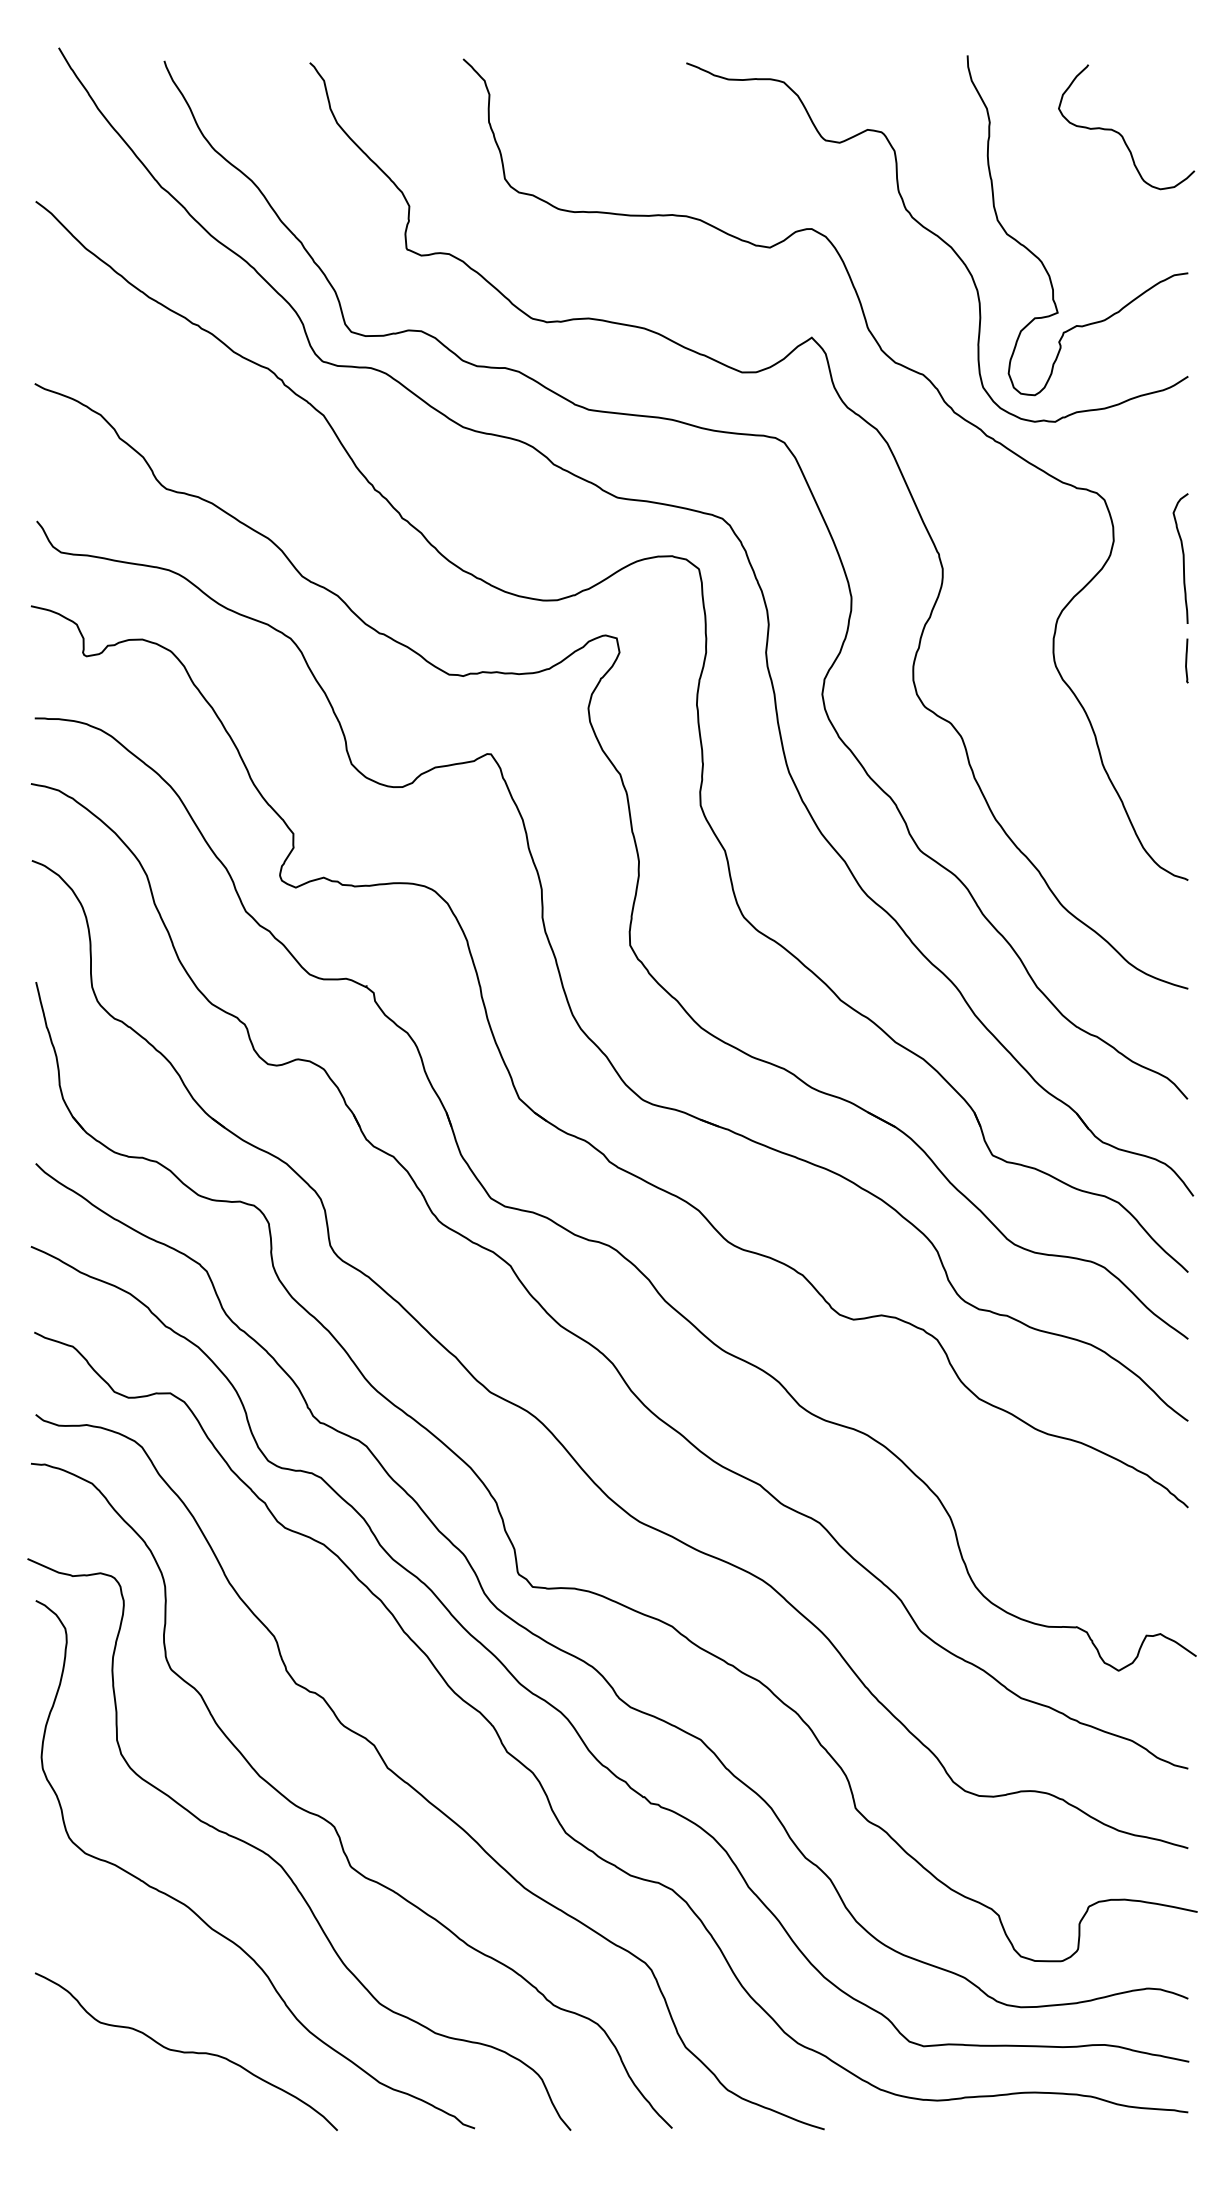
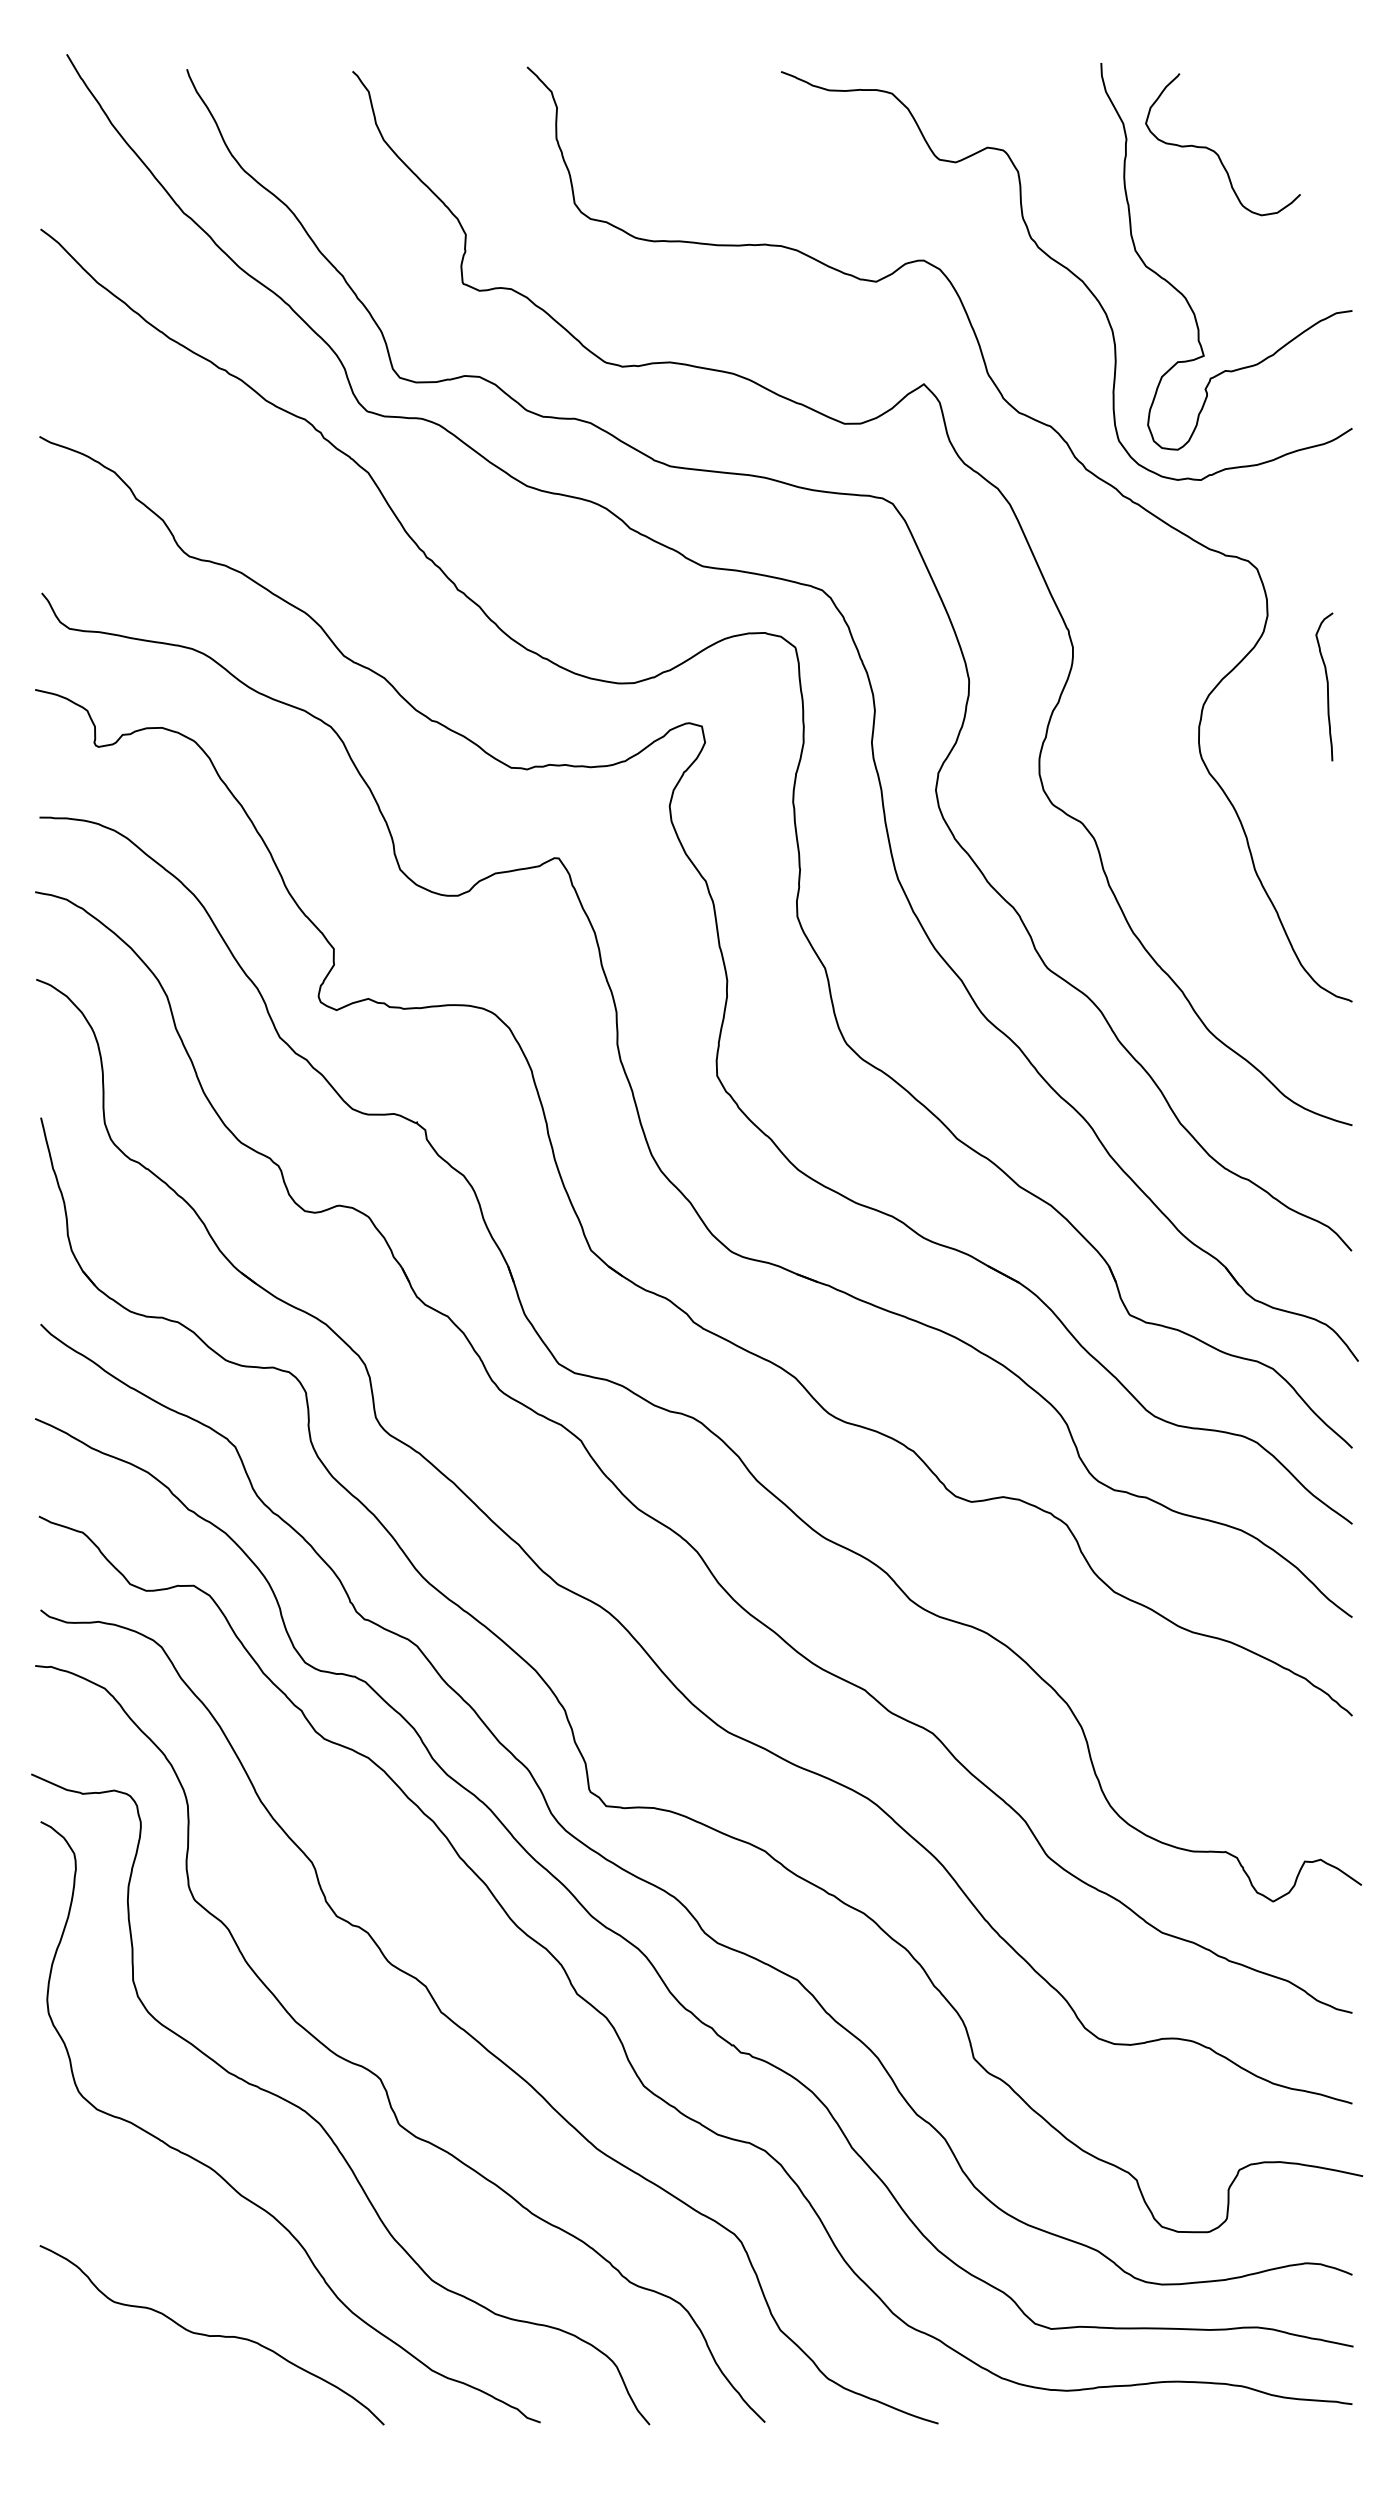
curve: (1120, 133) -> (1216, 151), moved
curve: (1182, 558) -> (1326, 686), moved
line: (1186, 660) -> (1350, 751), removed

